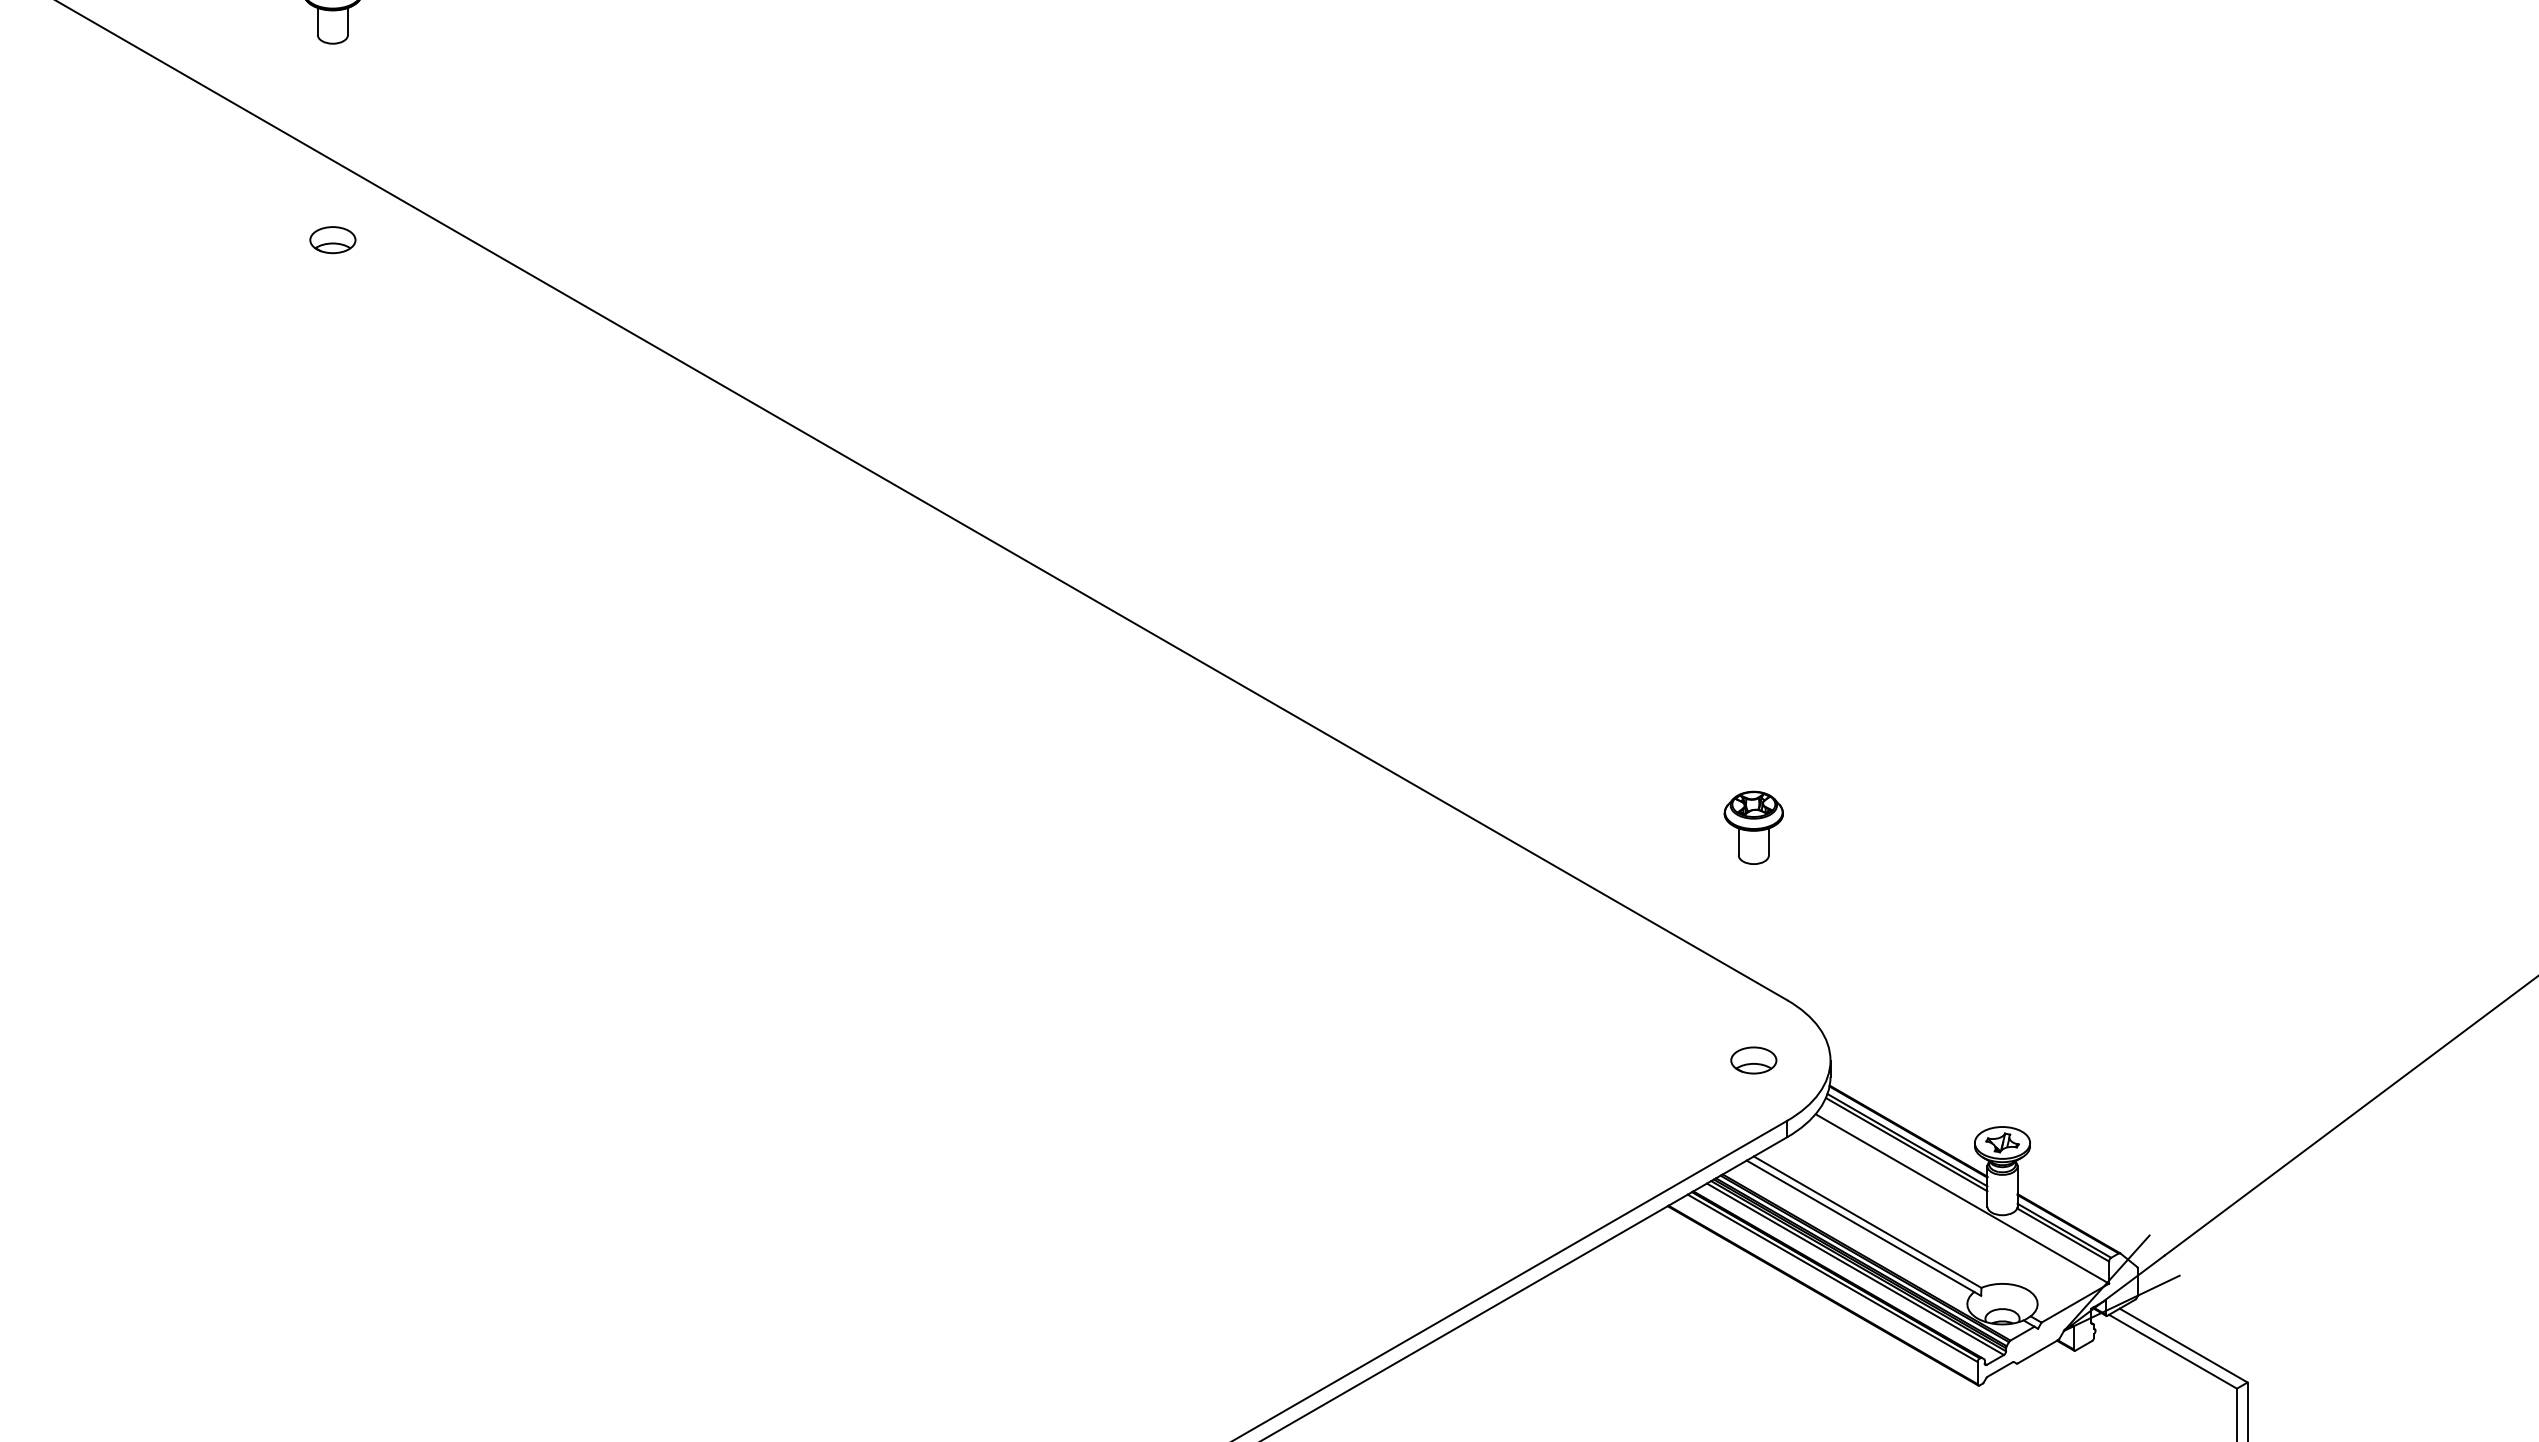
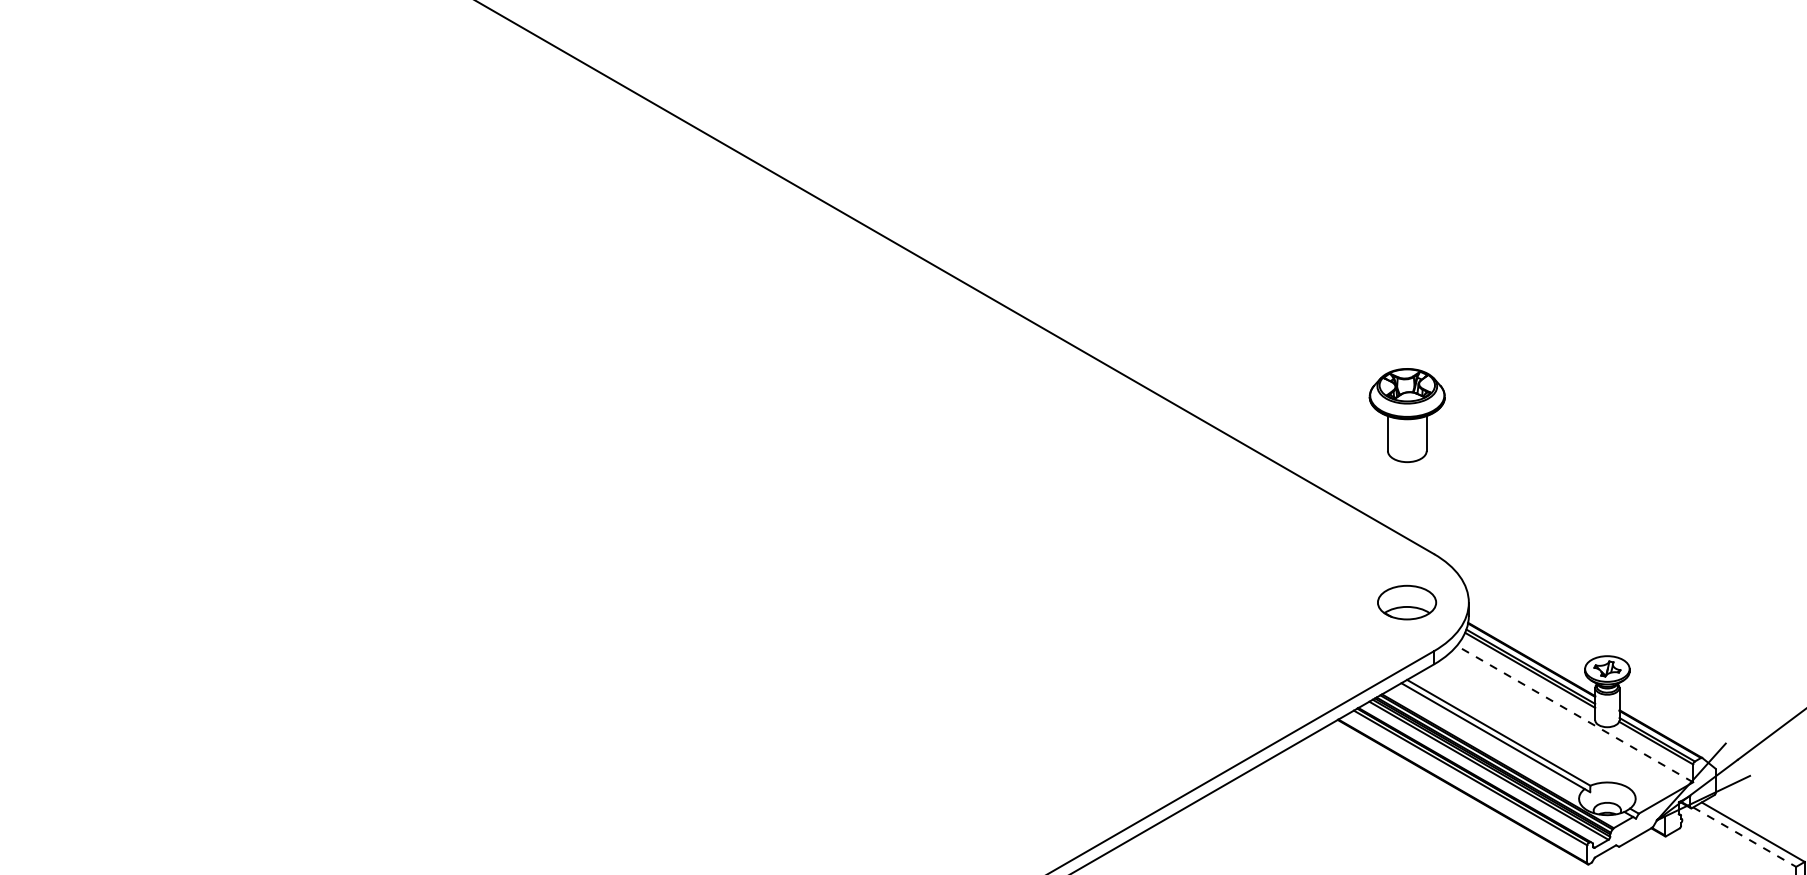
part: (1753, 827) -> (1406, 414), size x1.6
part: (1753, 1060) -> (1406, 602), size x1.6
line: (1961, 1198) -> (1574, 713), solid -> dashed
line: (2173, 1351) -> (1745, 836), solid -> dashed

